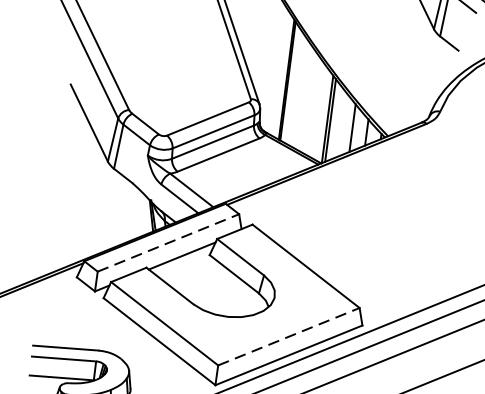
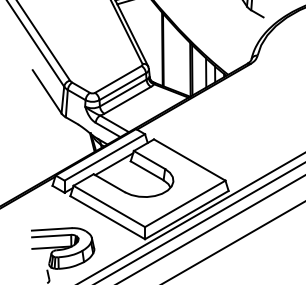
line: (169, 243) -> (105, 157), dashed -> solid
line: (289, 336) -> (185, 203), dashed -> solid

